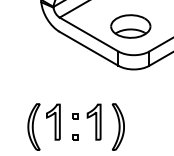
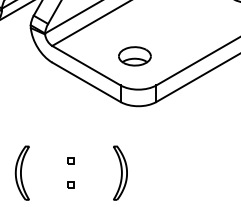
part: (130, 26) -> (134, 56), size x0.7
part: (53, 122) -> (44, 167), removed
part: (93, 122) -> (91, 167), removed

